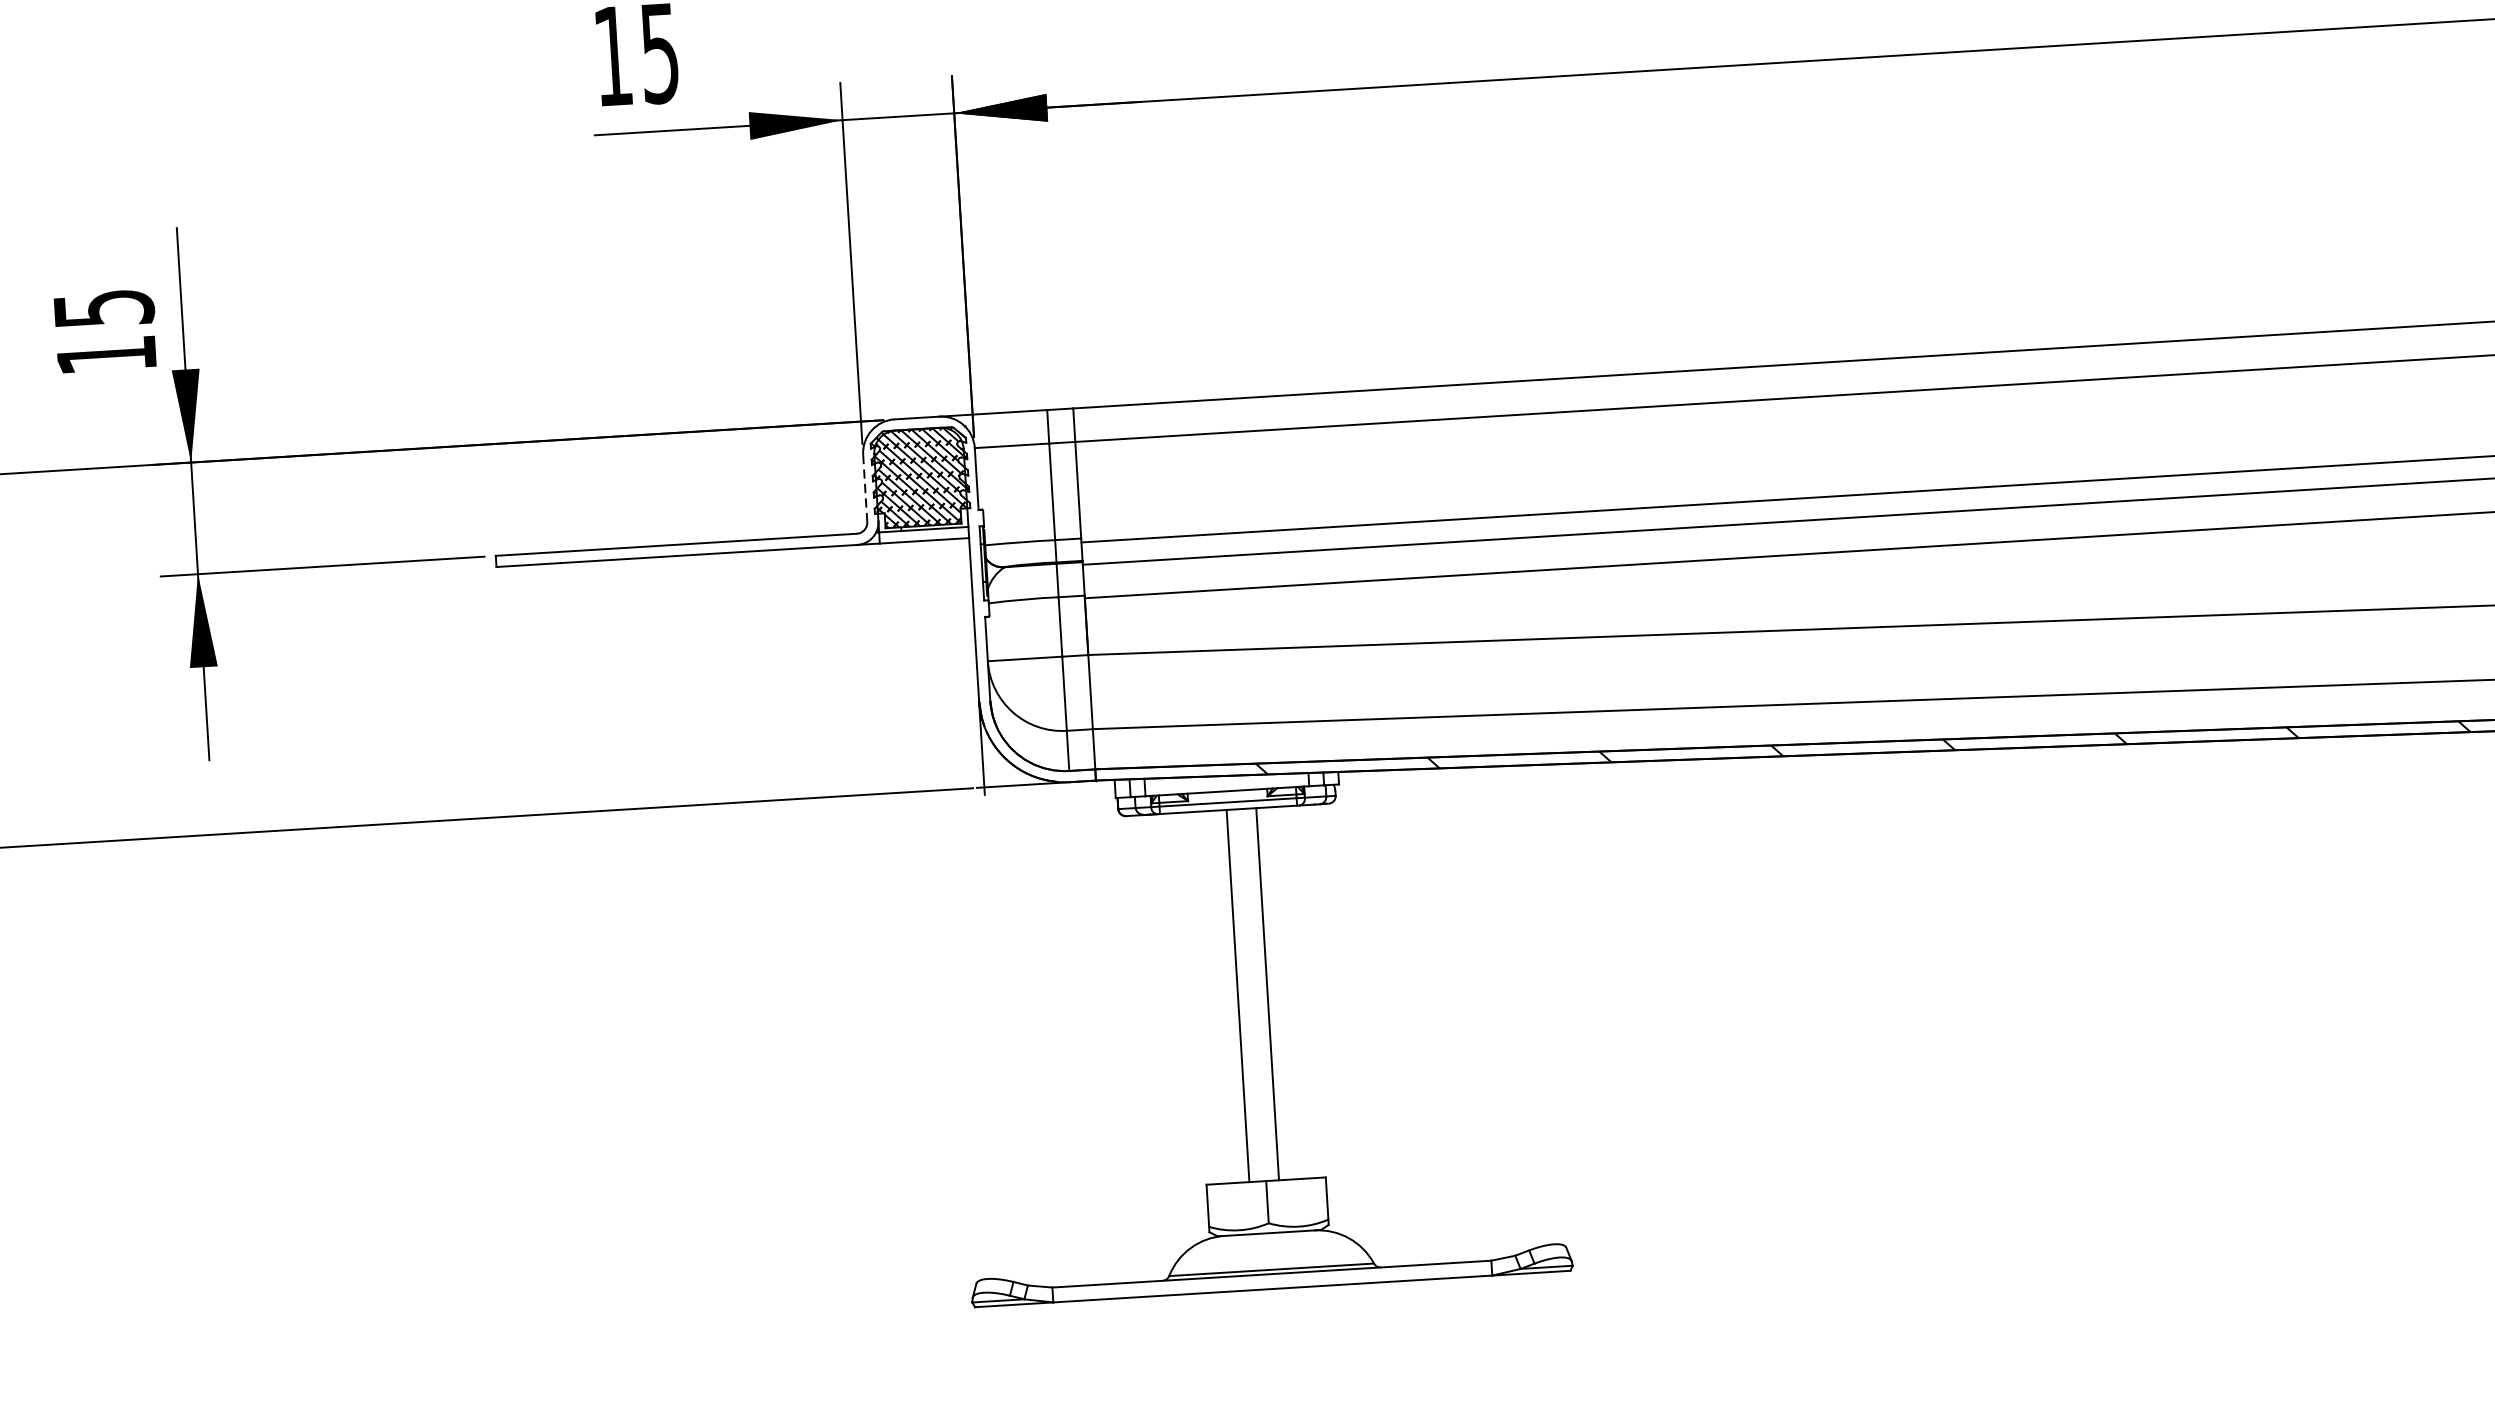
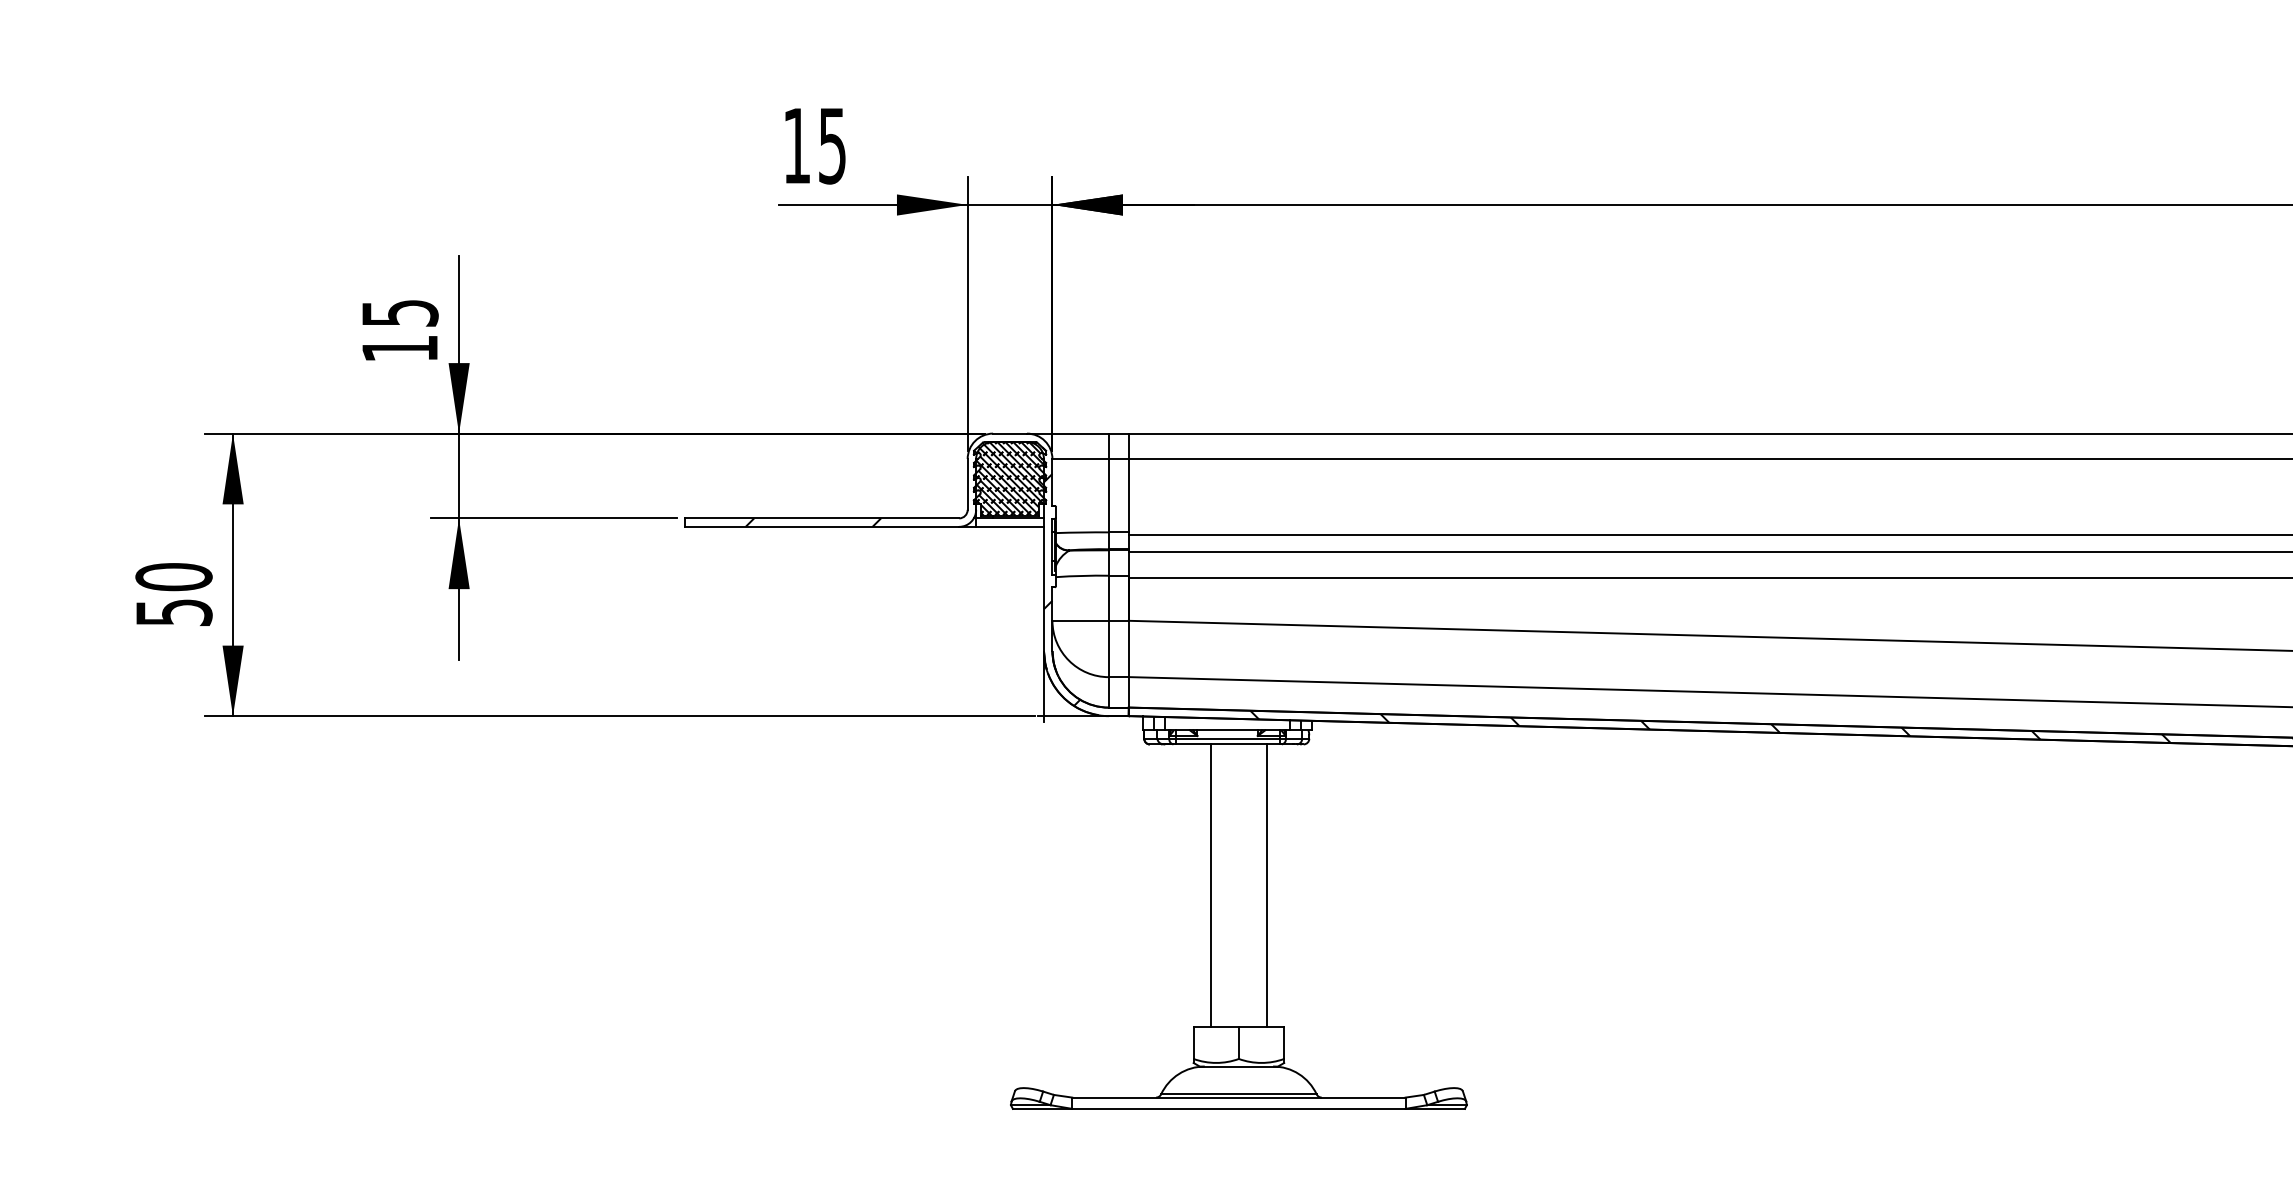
line: (864, 488) -> (967, 484), dashed -> solid
hatch: (801, 631) -> (912, 589), added
line: (1267, 993) -> (1210, 885), moved
line: (1238, 995) -> (1267, 885), moved

